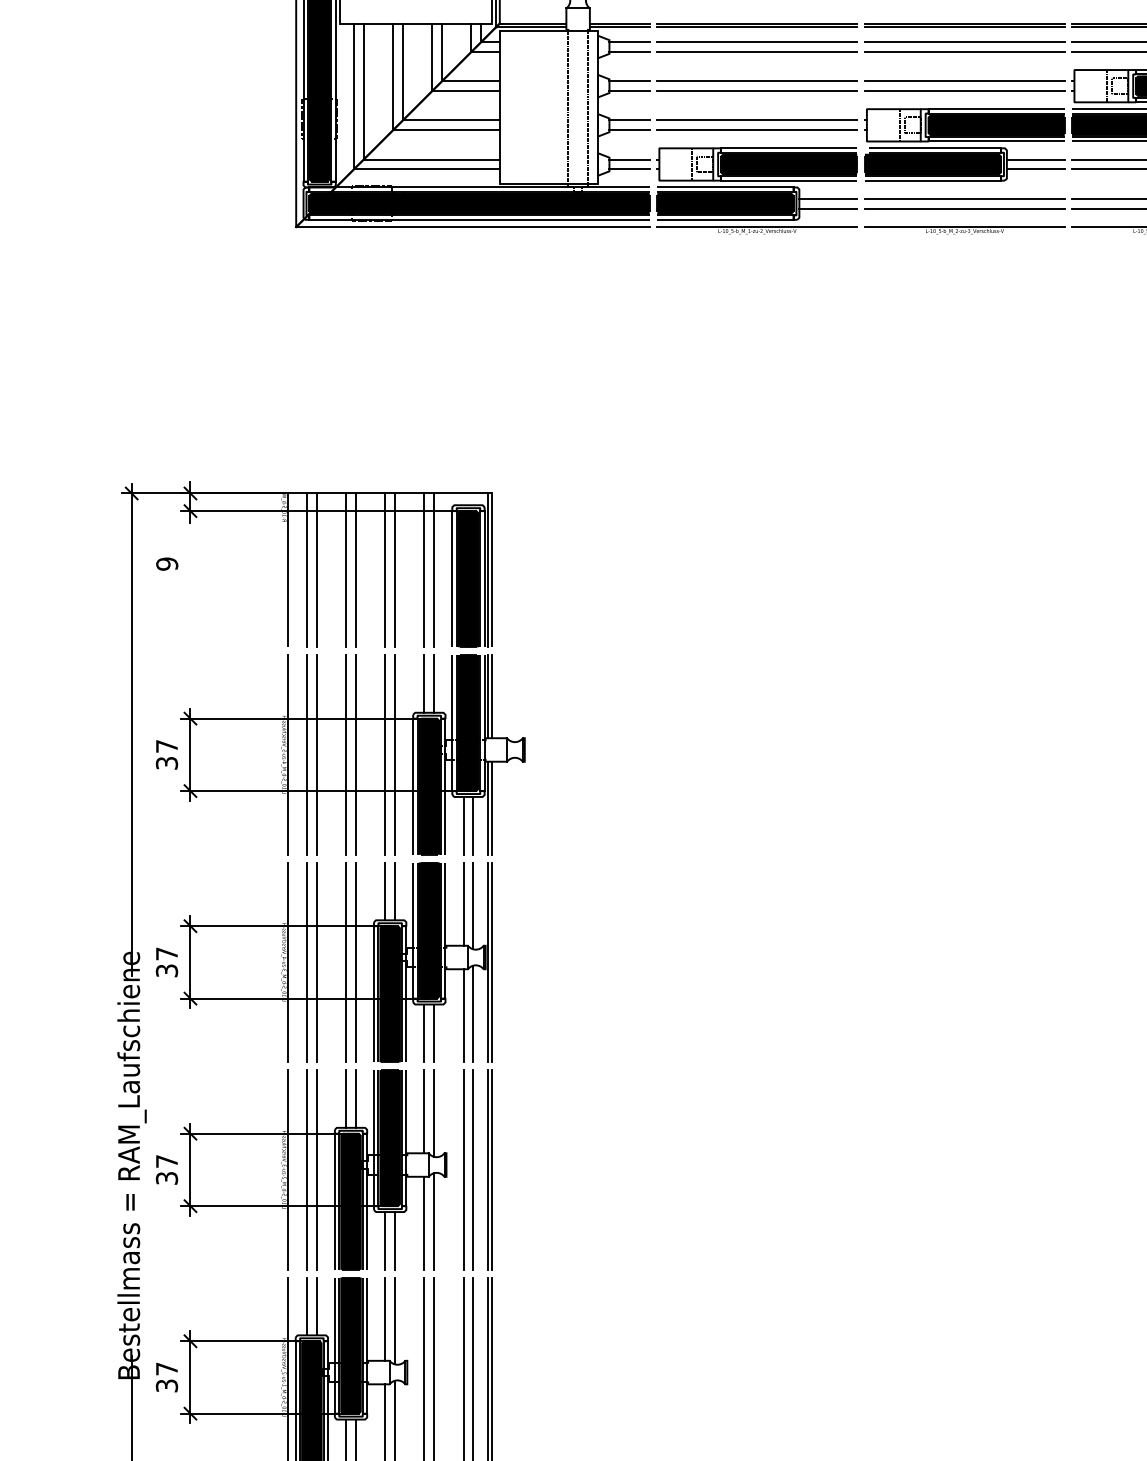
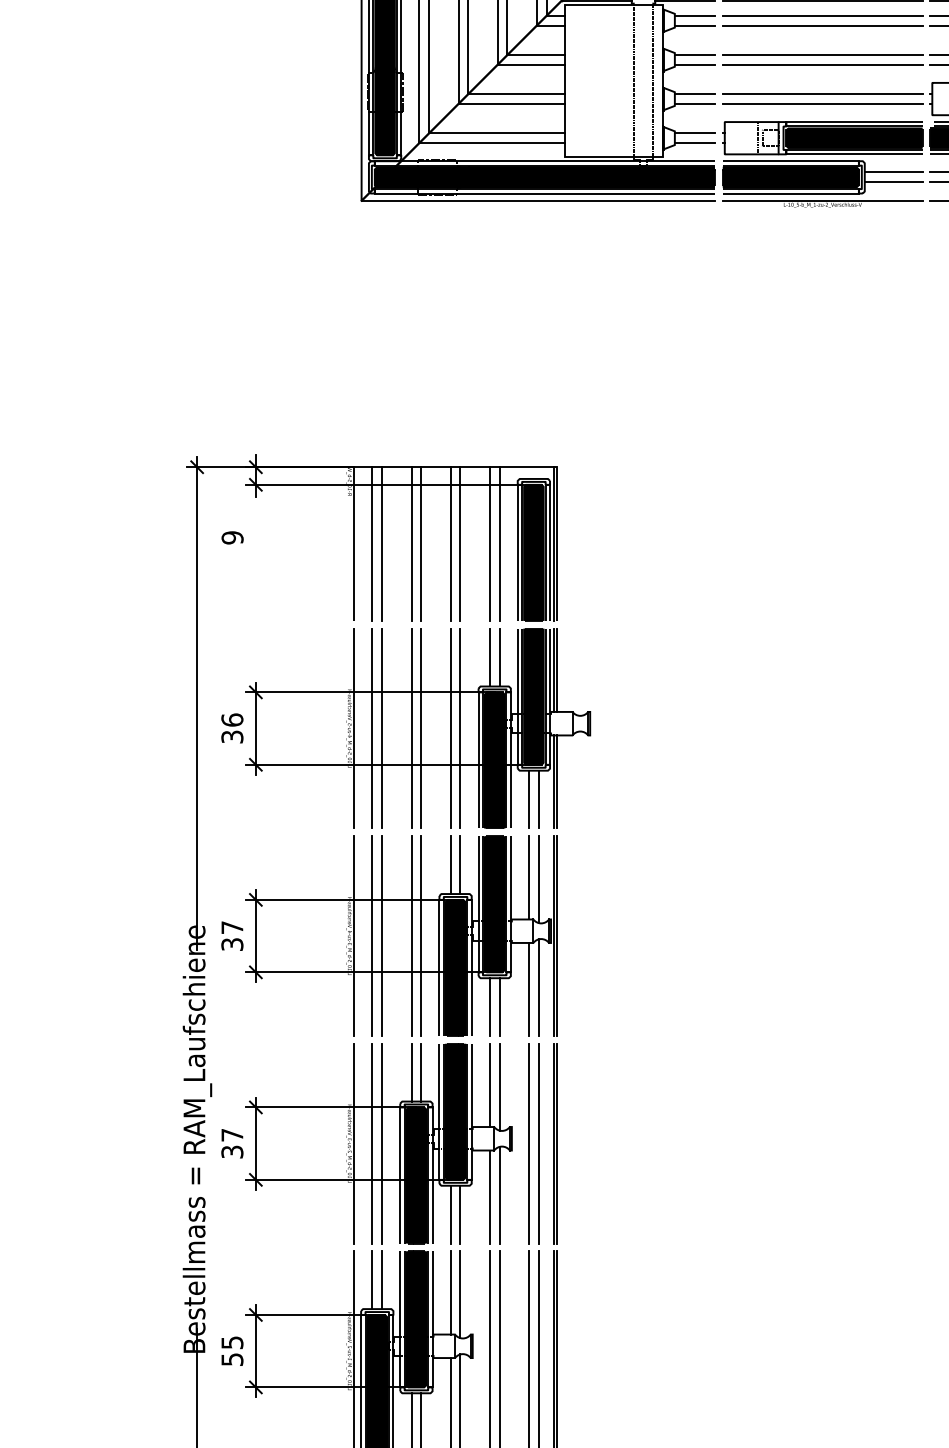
text: (166, 745) -> (231, 719), 37 -> 36
text: (166, 1376) -> (231, 1350), 37 -> 55

